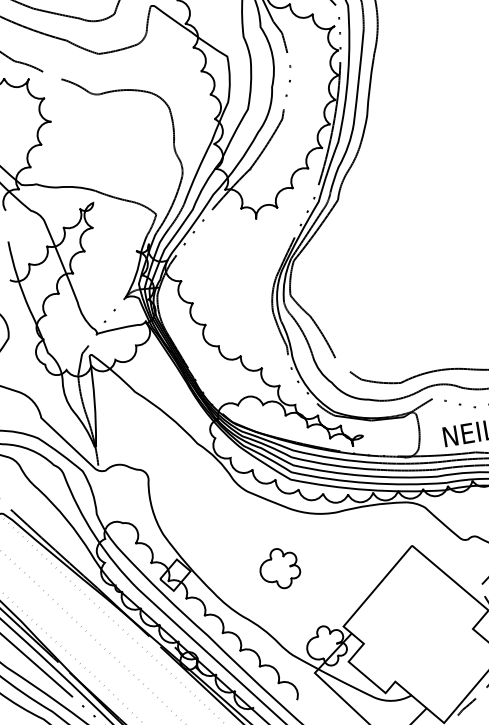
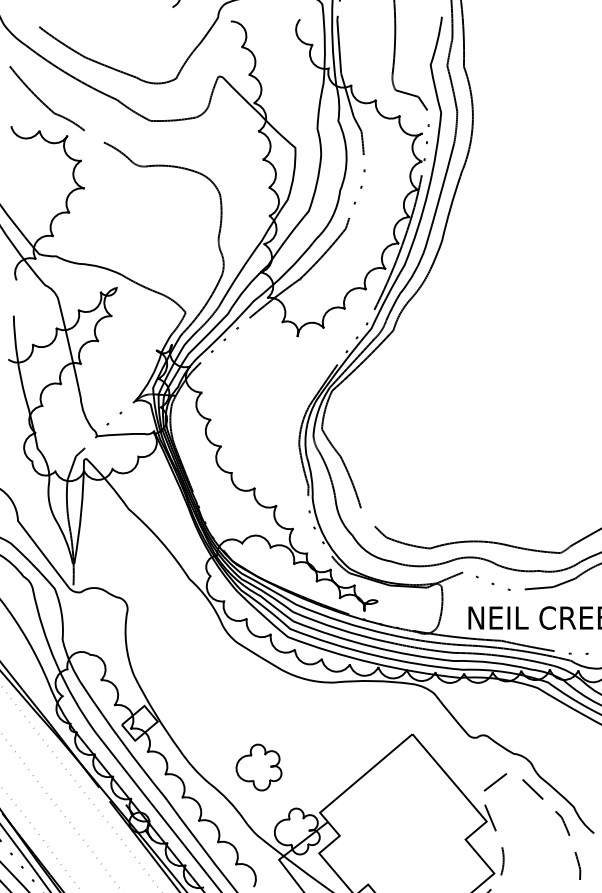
part: (279, 568) -> (258, 767), moved

